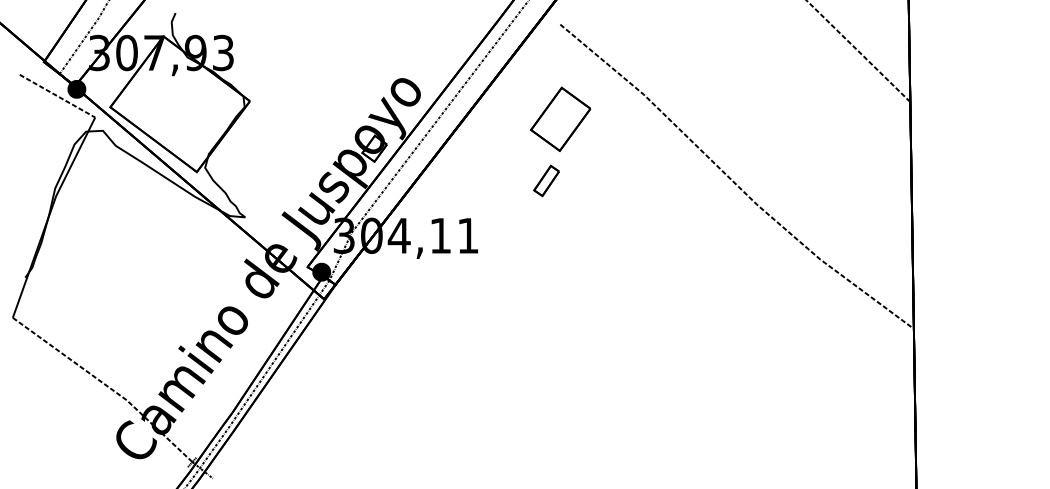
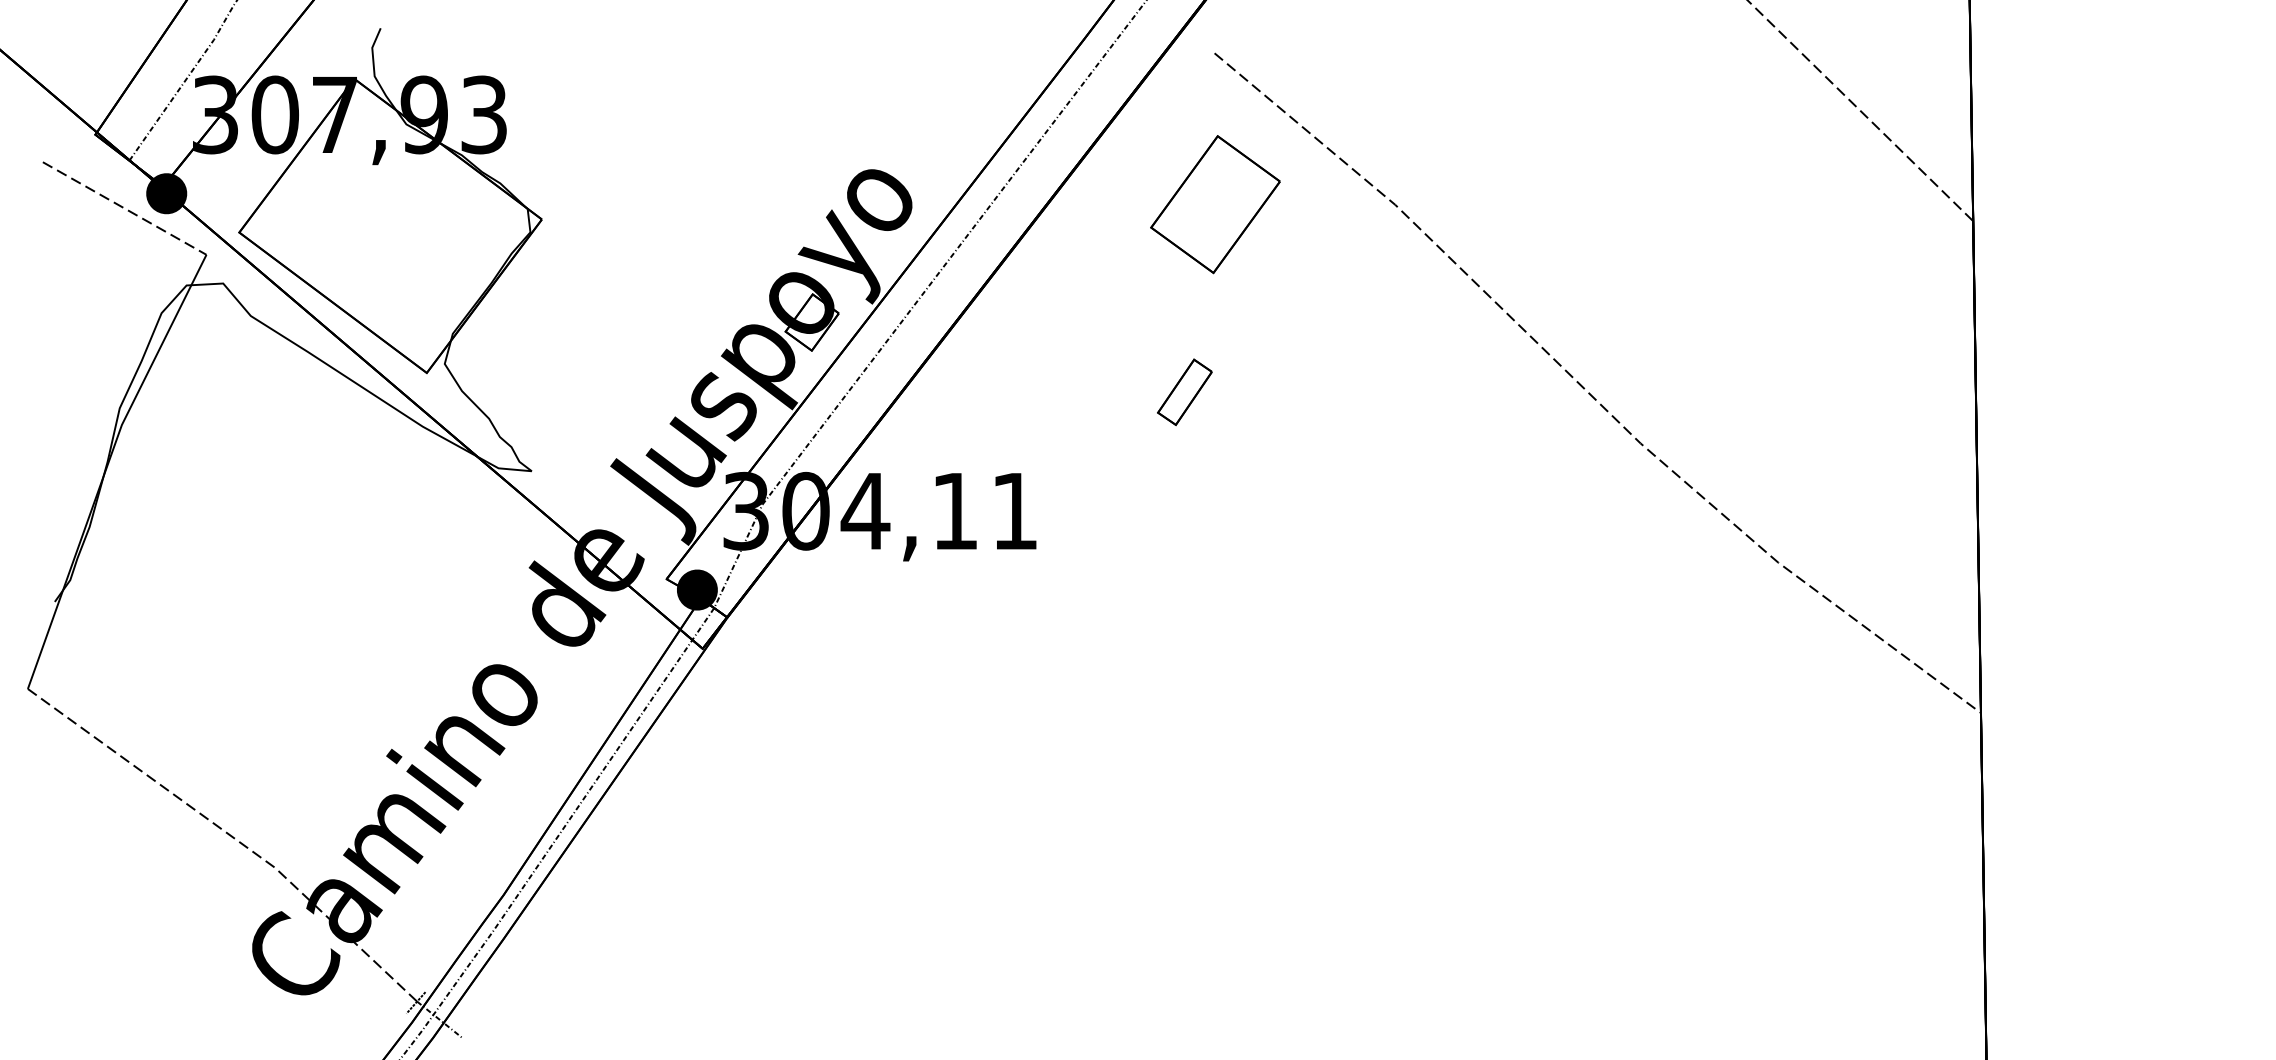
part: (560, 118) -> (1214, 202), moved

